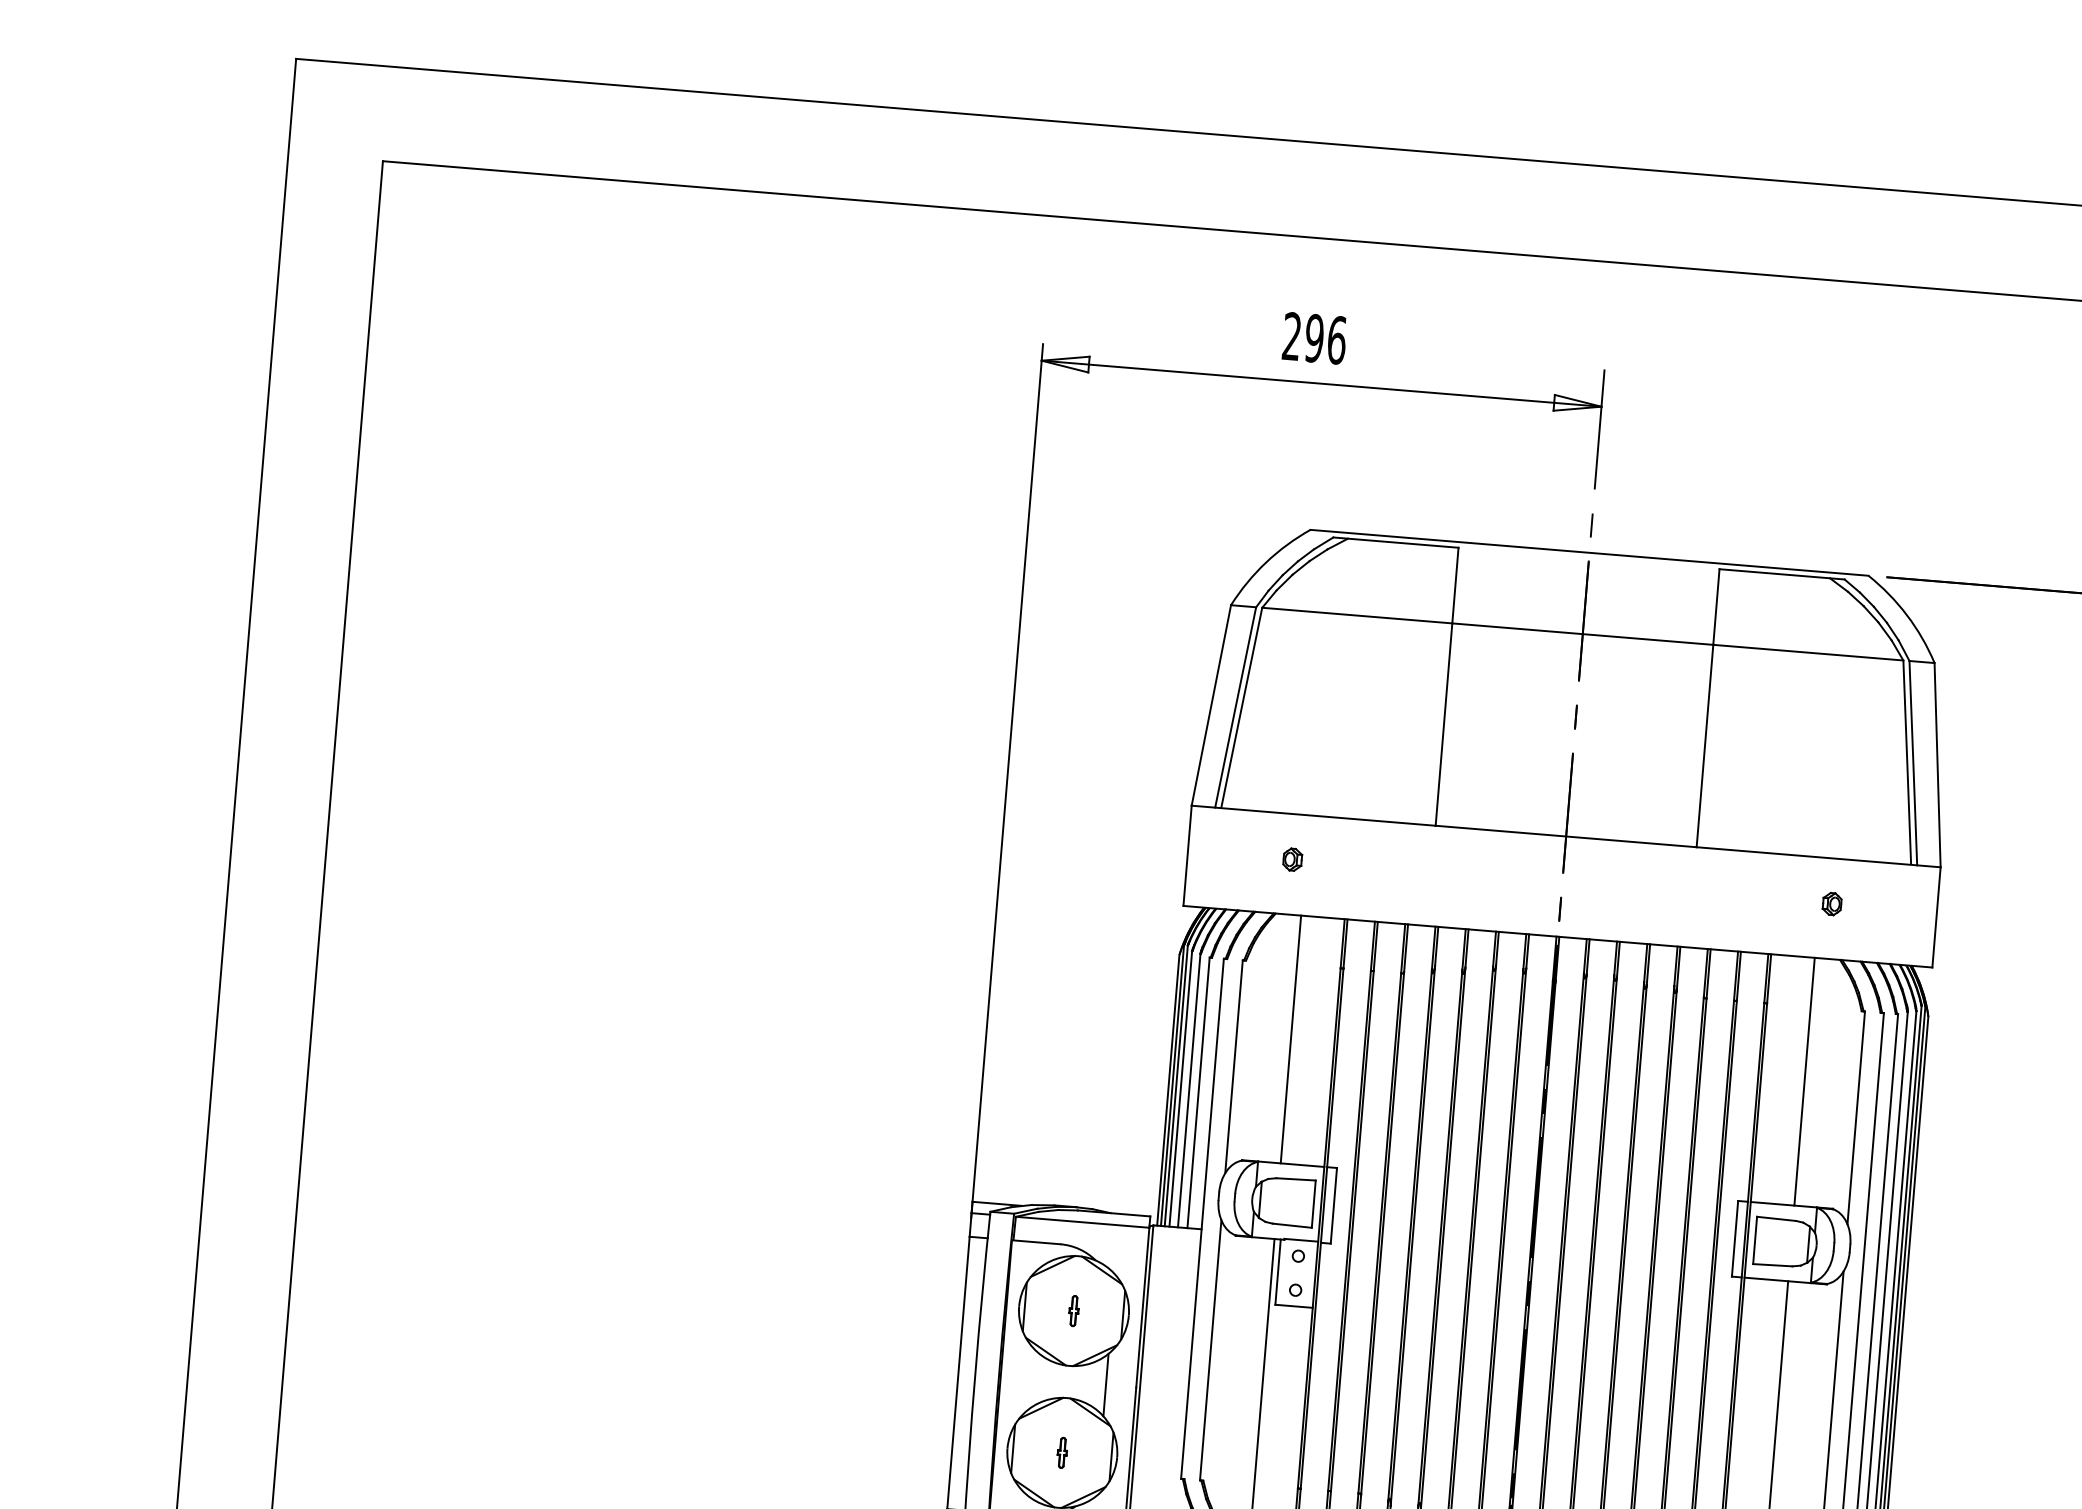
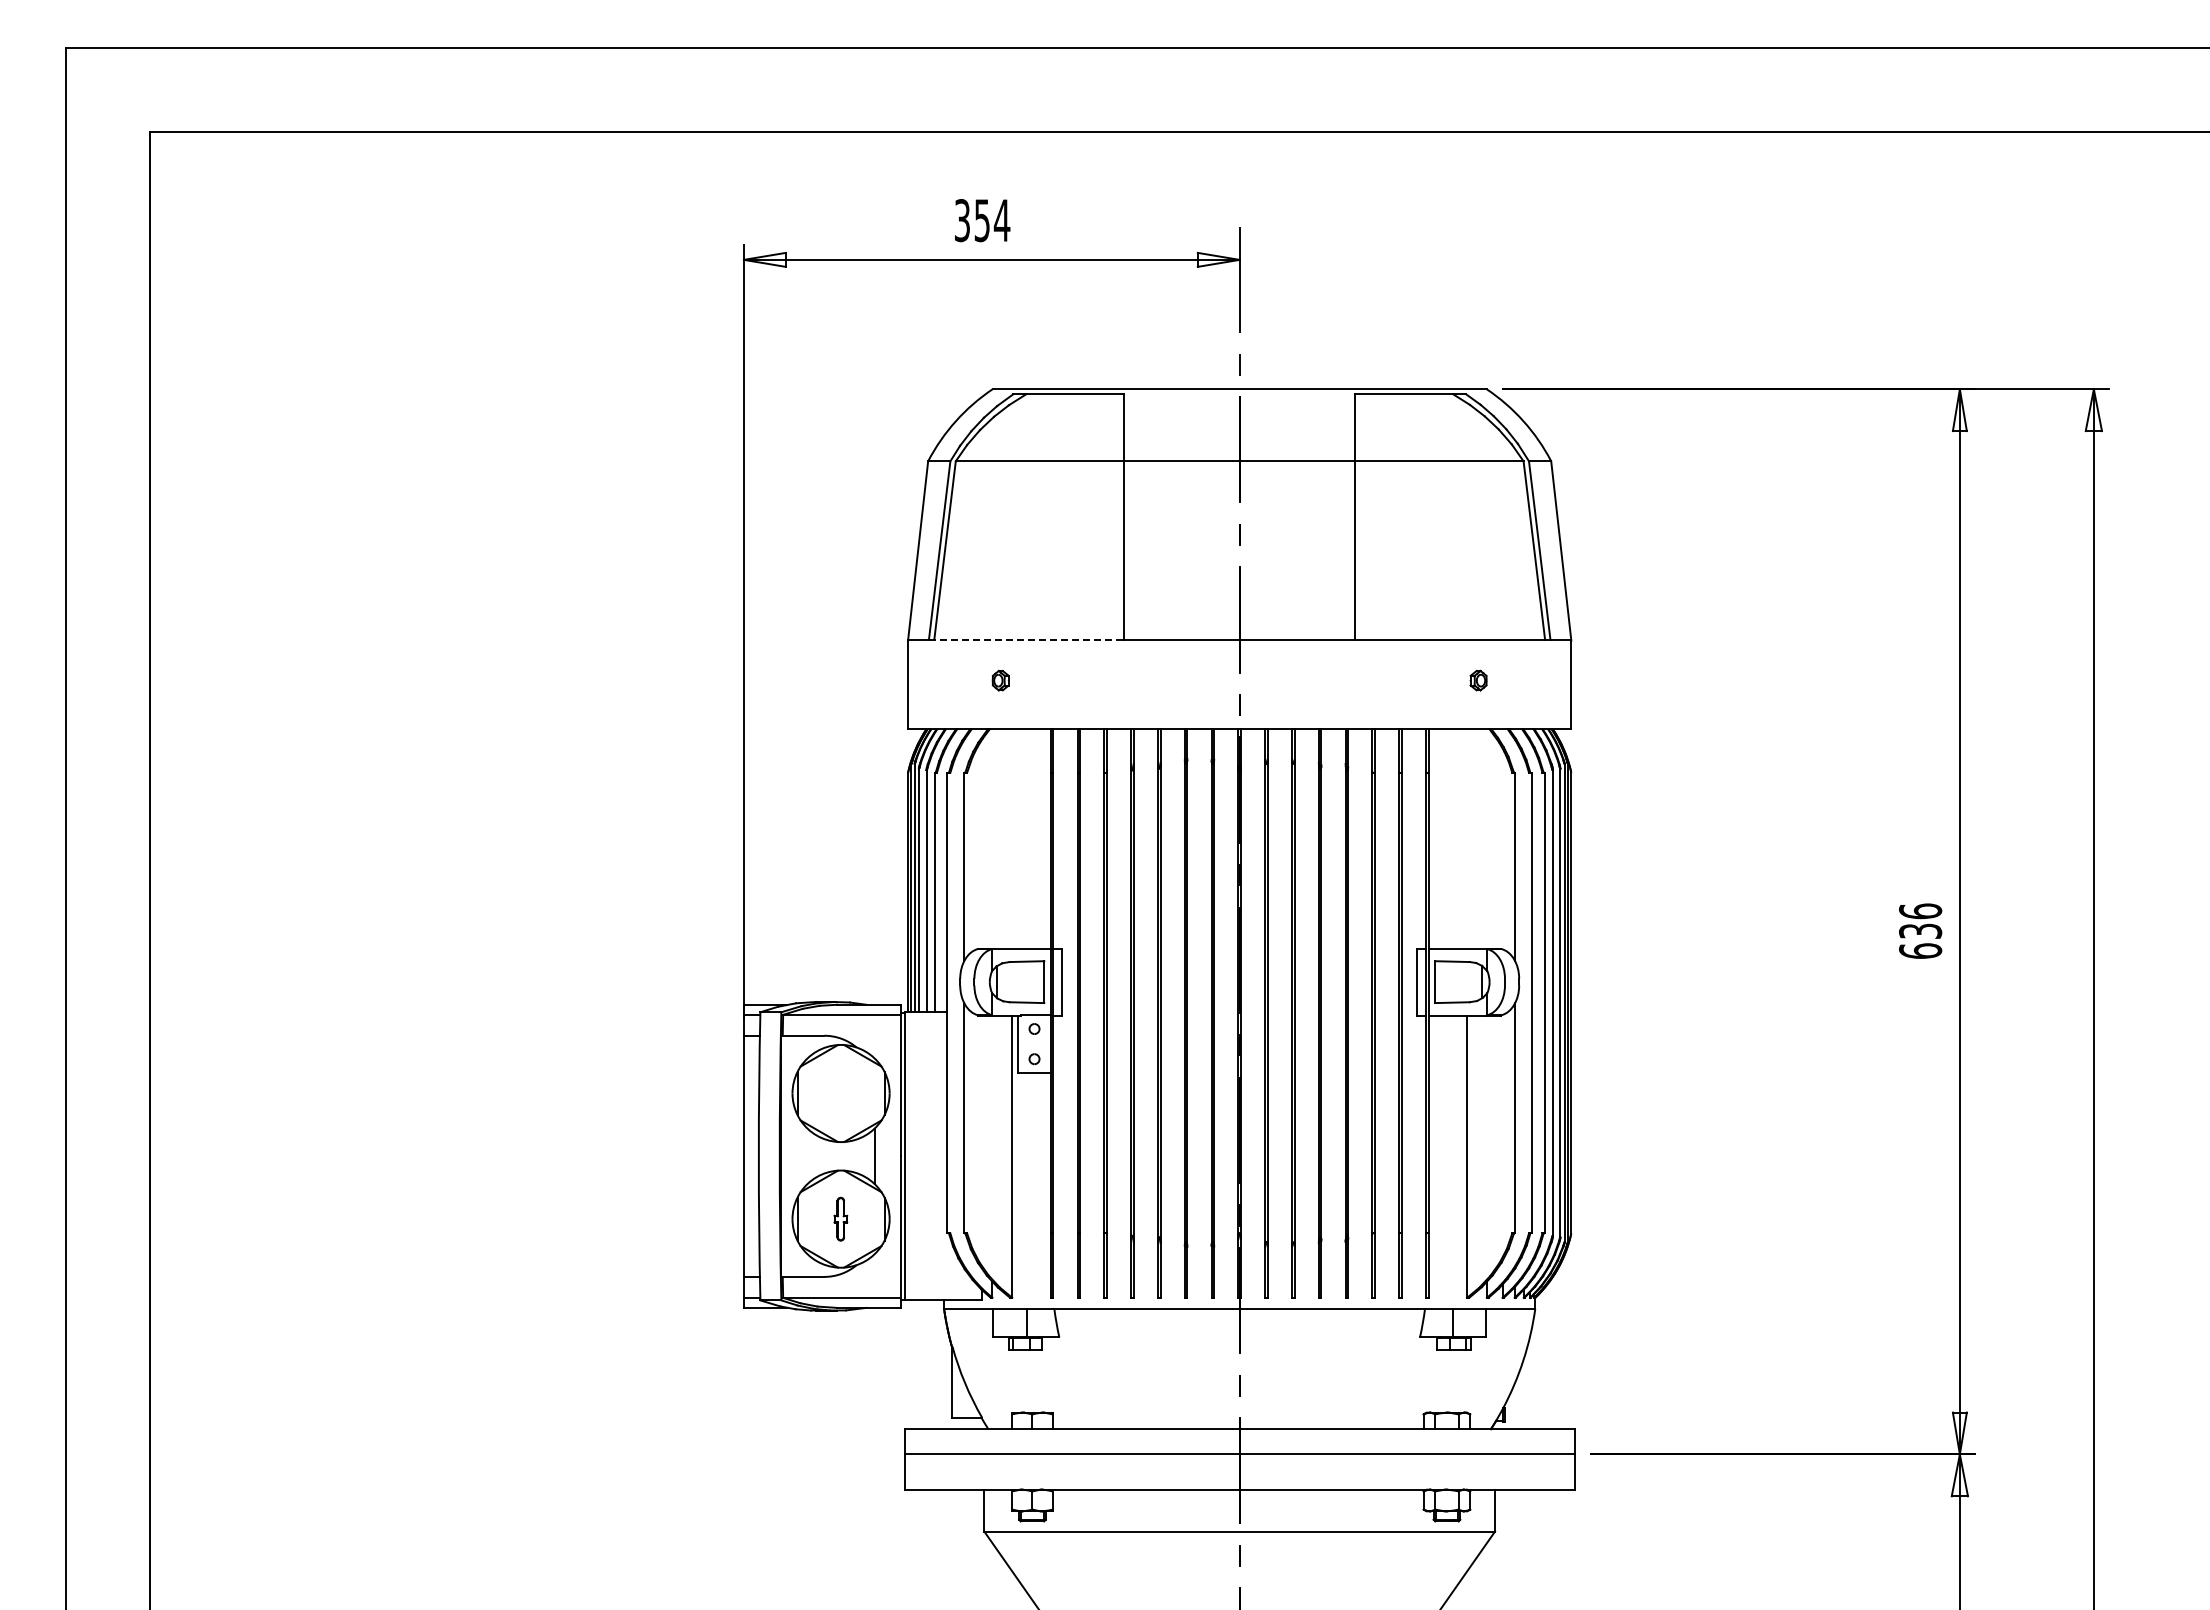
text: (1314, 338) -> (982, 220), 296 -> 354
line: (1325, 816) -> (1026, 640), solid -> dashed
line: (1291, 1039) -> (1012, 838), removed
line: (1805, 1081) -> (1467, 838), removed
part: (1074, 1311) -> (841, 1093), removed
part: (1062, 1452) -> (841, 1218), size x1.6

